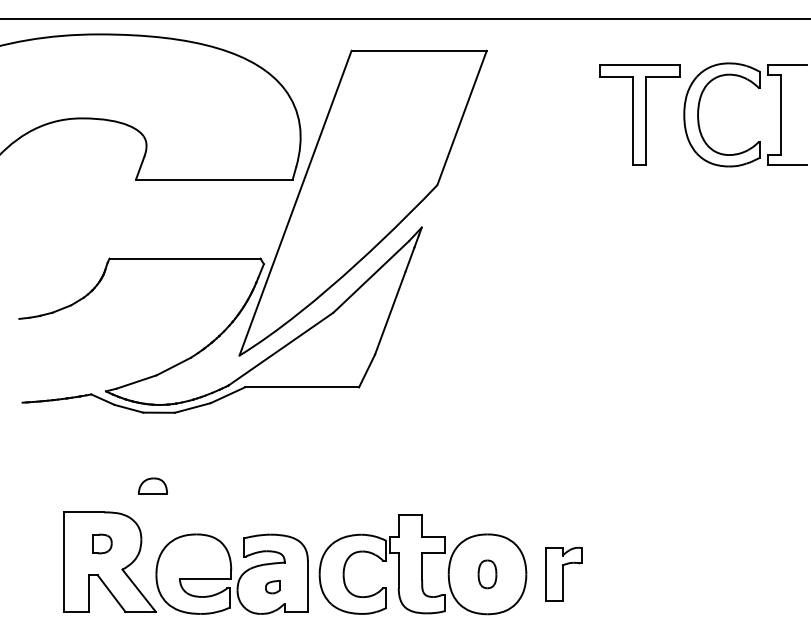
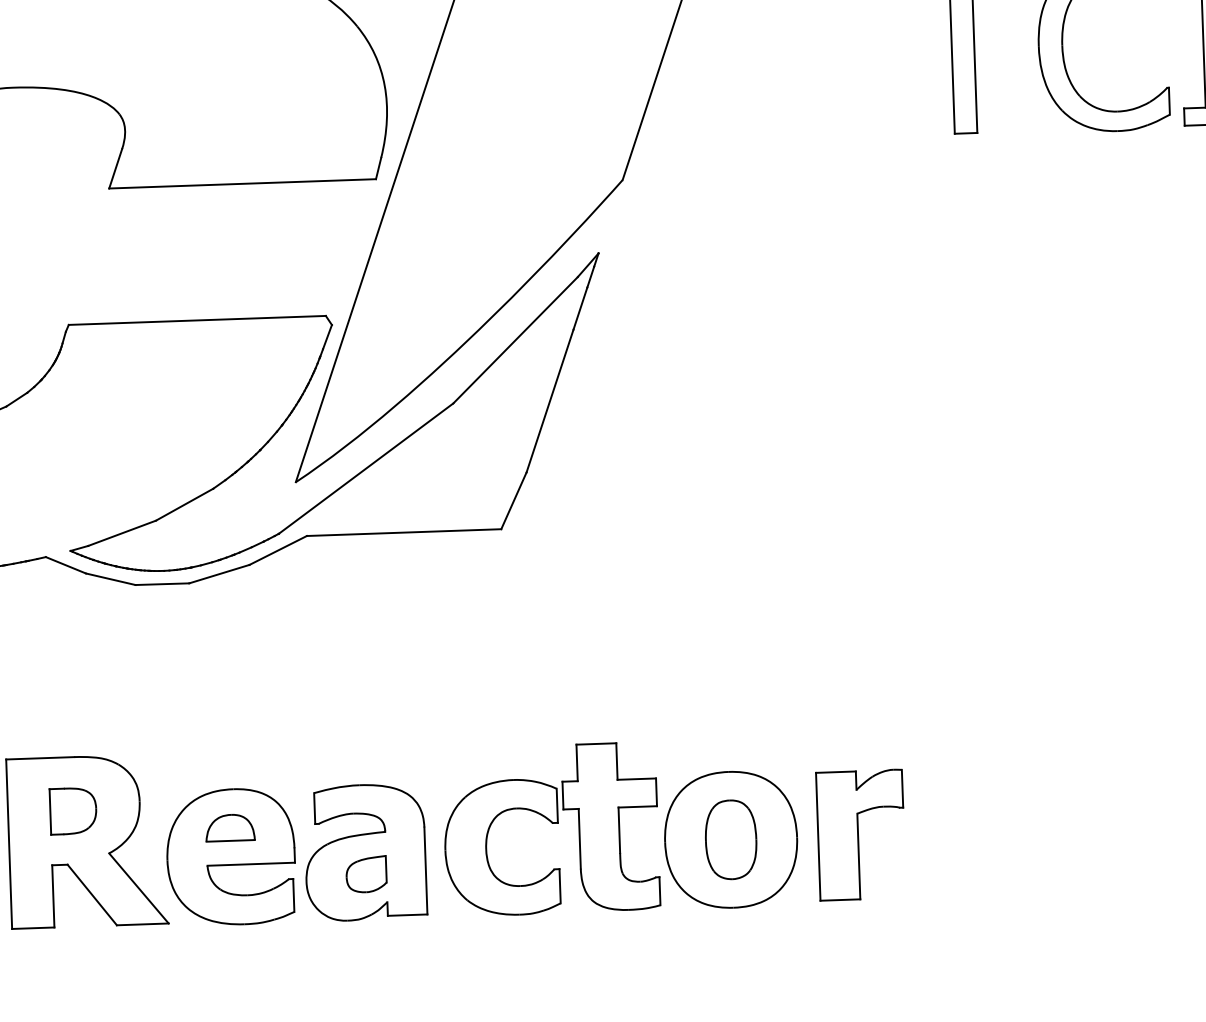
part: (152, 485) -> (229, 826), moved
part: (102, 543) -> (73, 810), size x1.43
part: (563, 573) -> (860, 833), size x1.43
part: (487, 574) -> (731, 840), size x1.67
part: (272, 586) -> (365, 873), size x1.67

